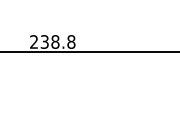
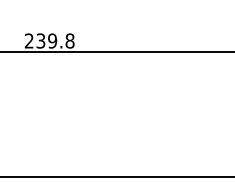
text: (55, 41) -> (52, 40), 238.8 -> 239.8

